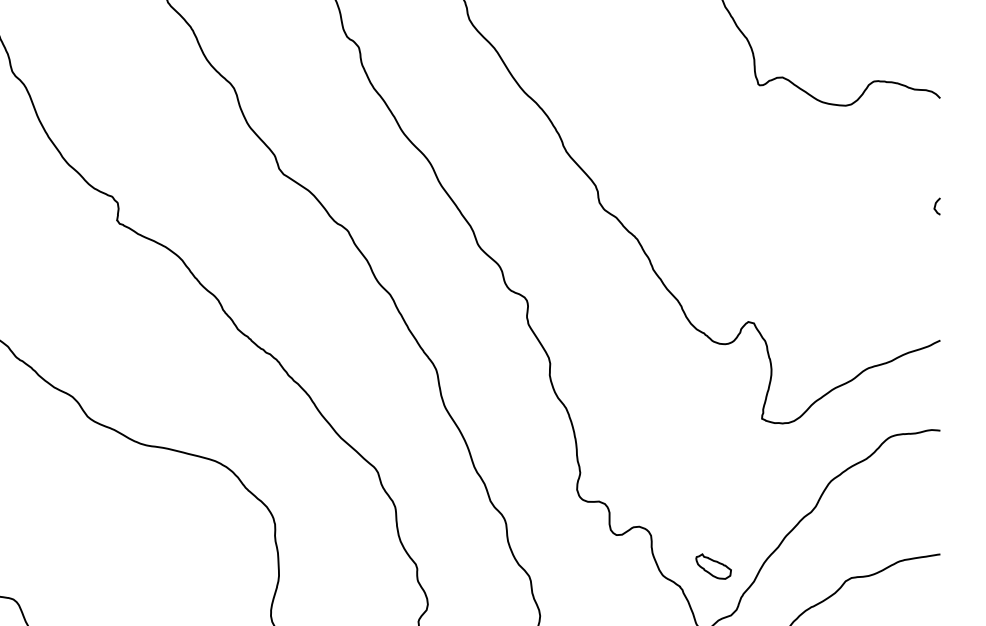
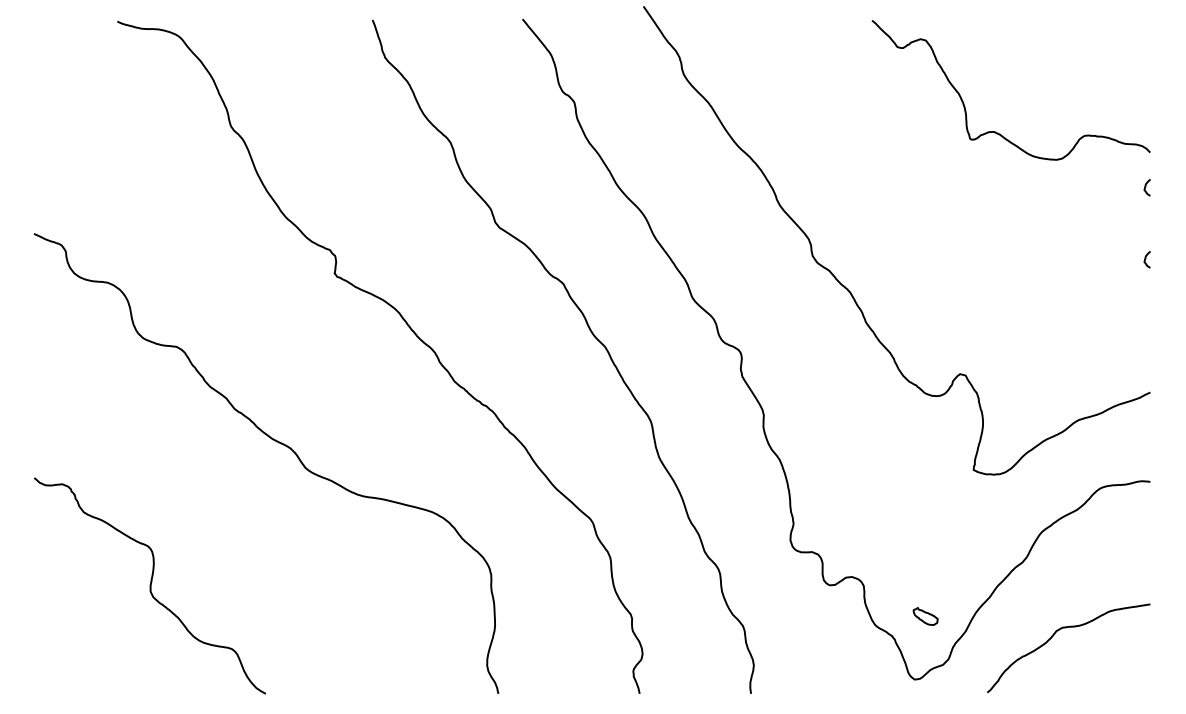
curve: (936, 133) -> (1146, 187), added
part: (713, 566) -> (925, 616), size x0.7

